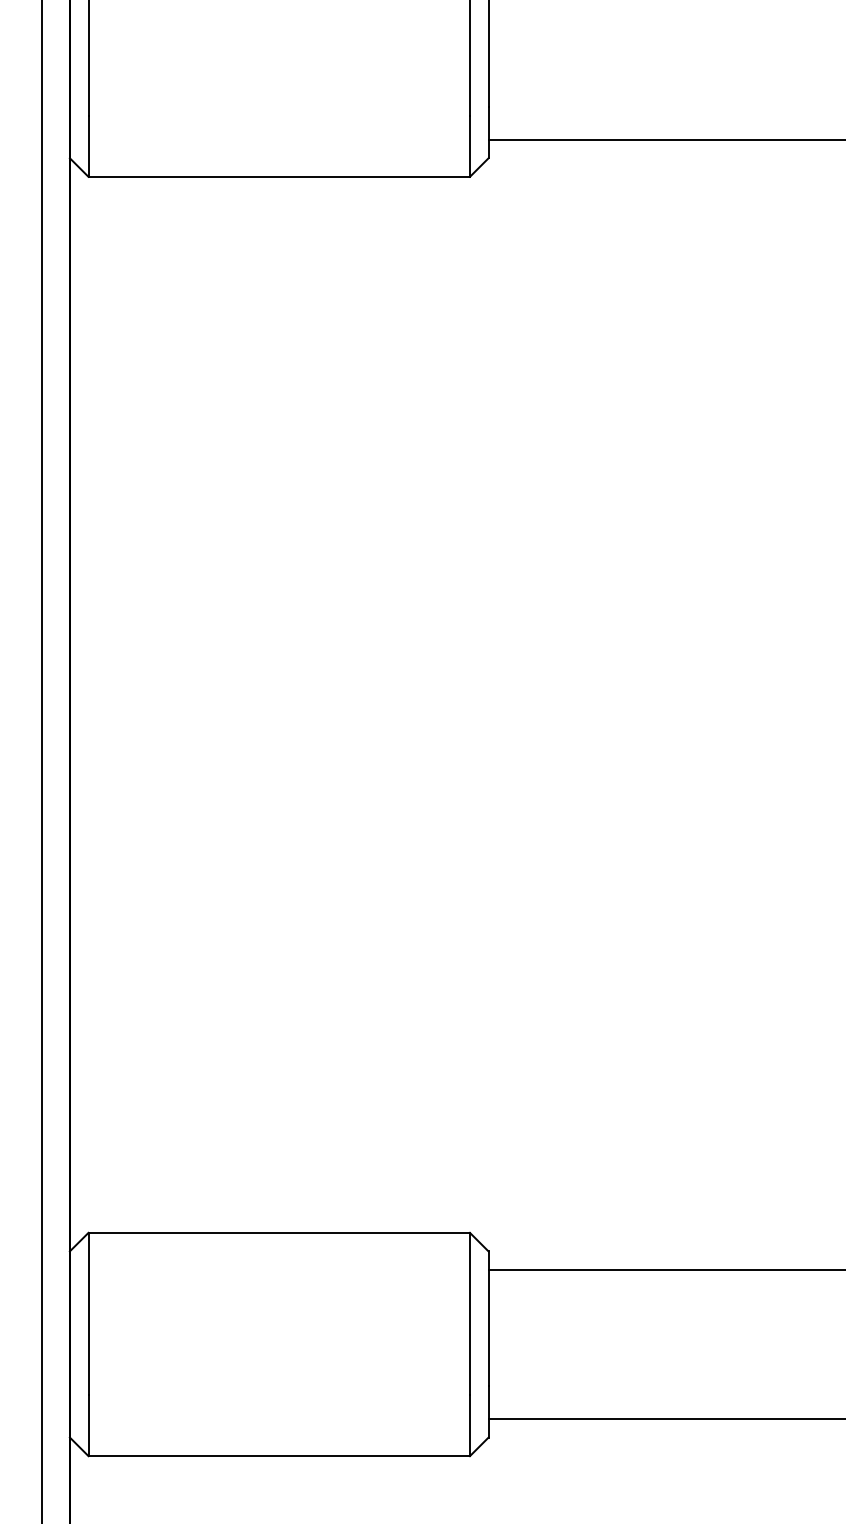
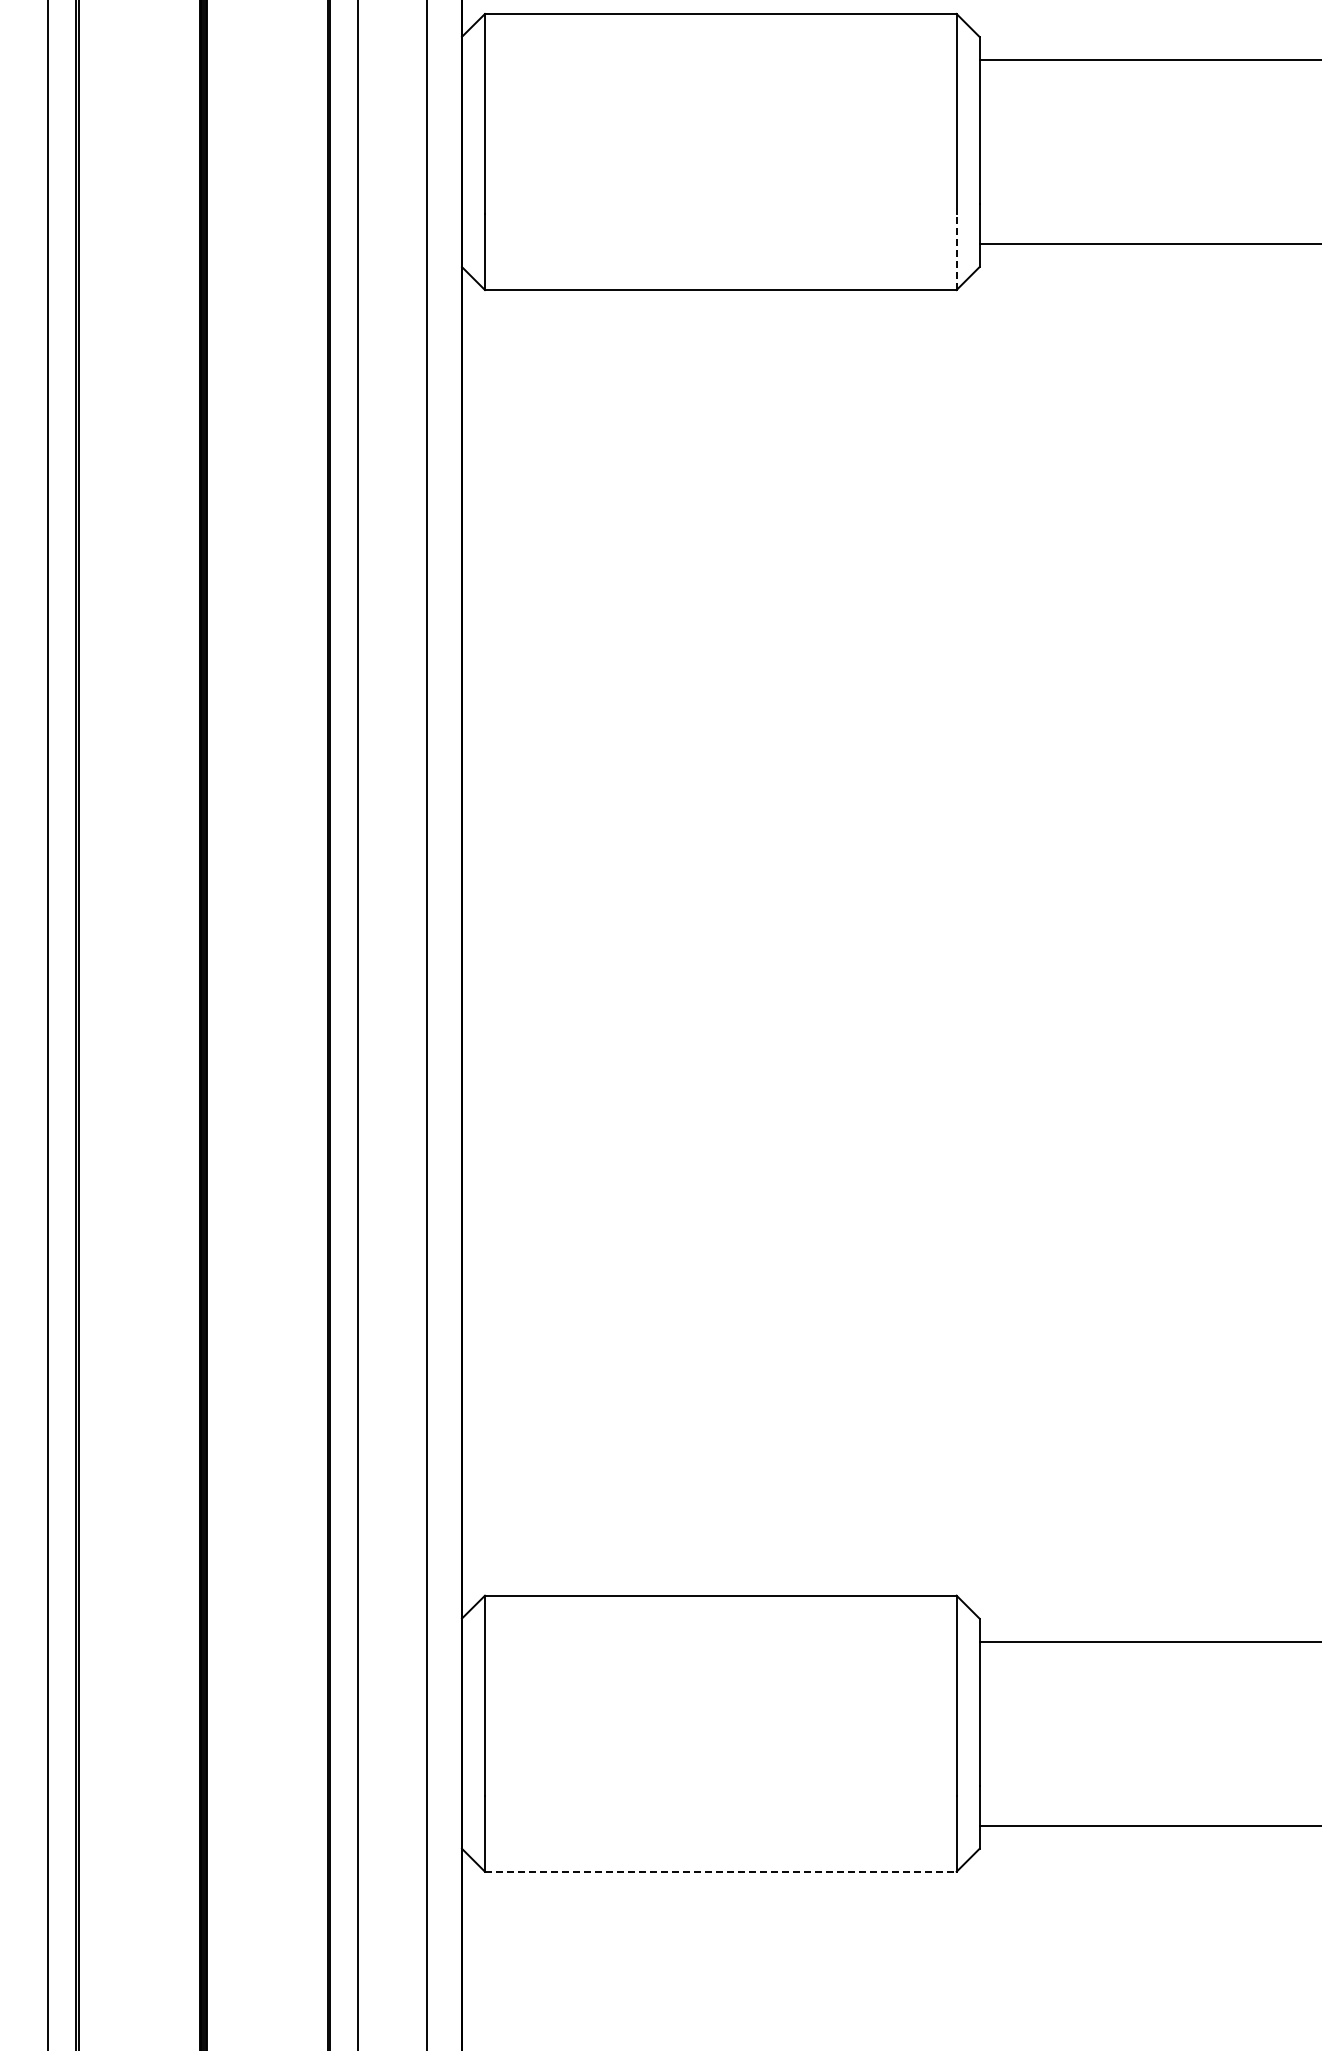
line: (469, 146) -> (956, 252), solid -> dashed
line: (278, 1455) -> (720, 1871), solid -> dashed

